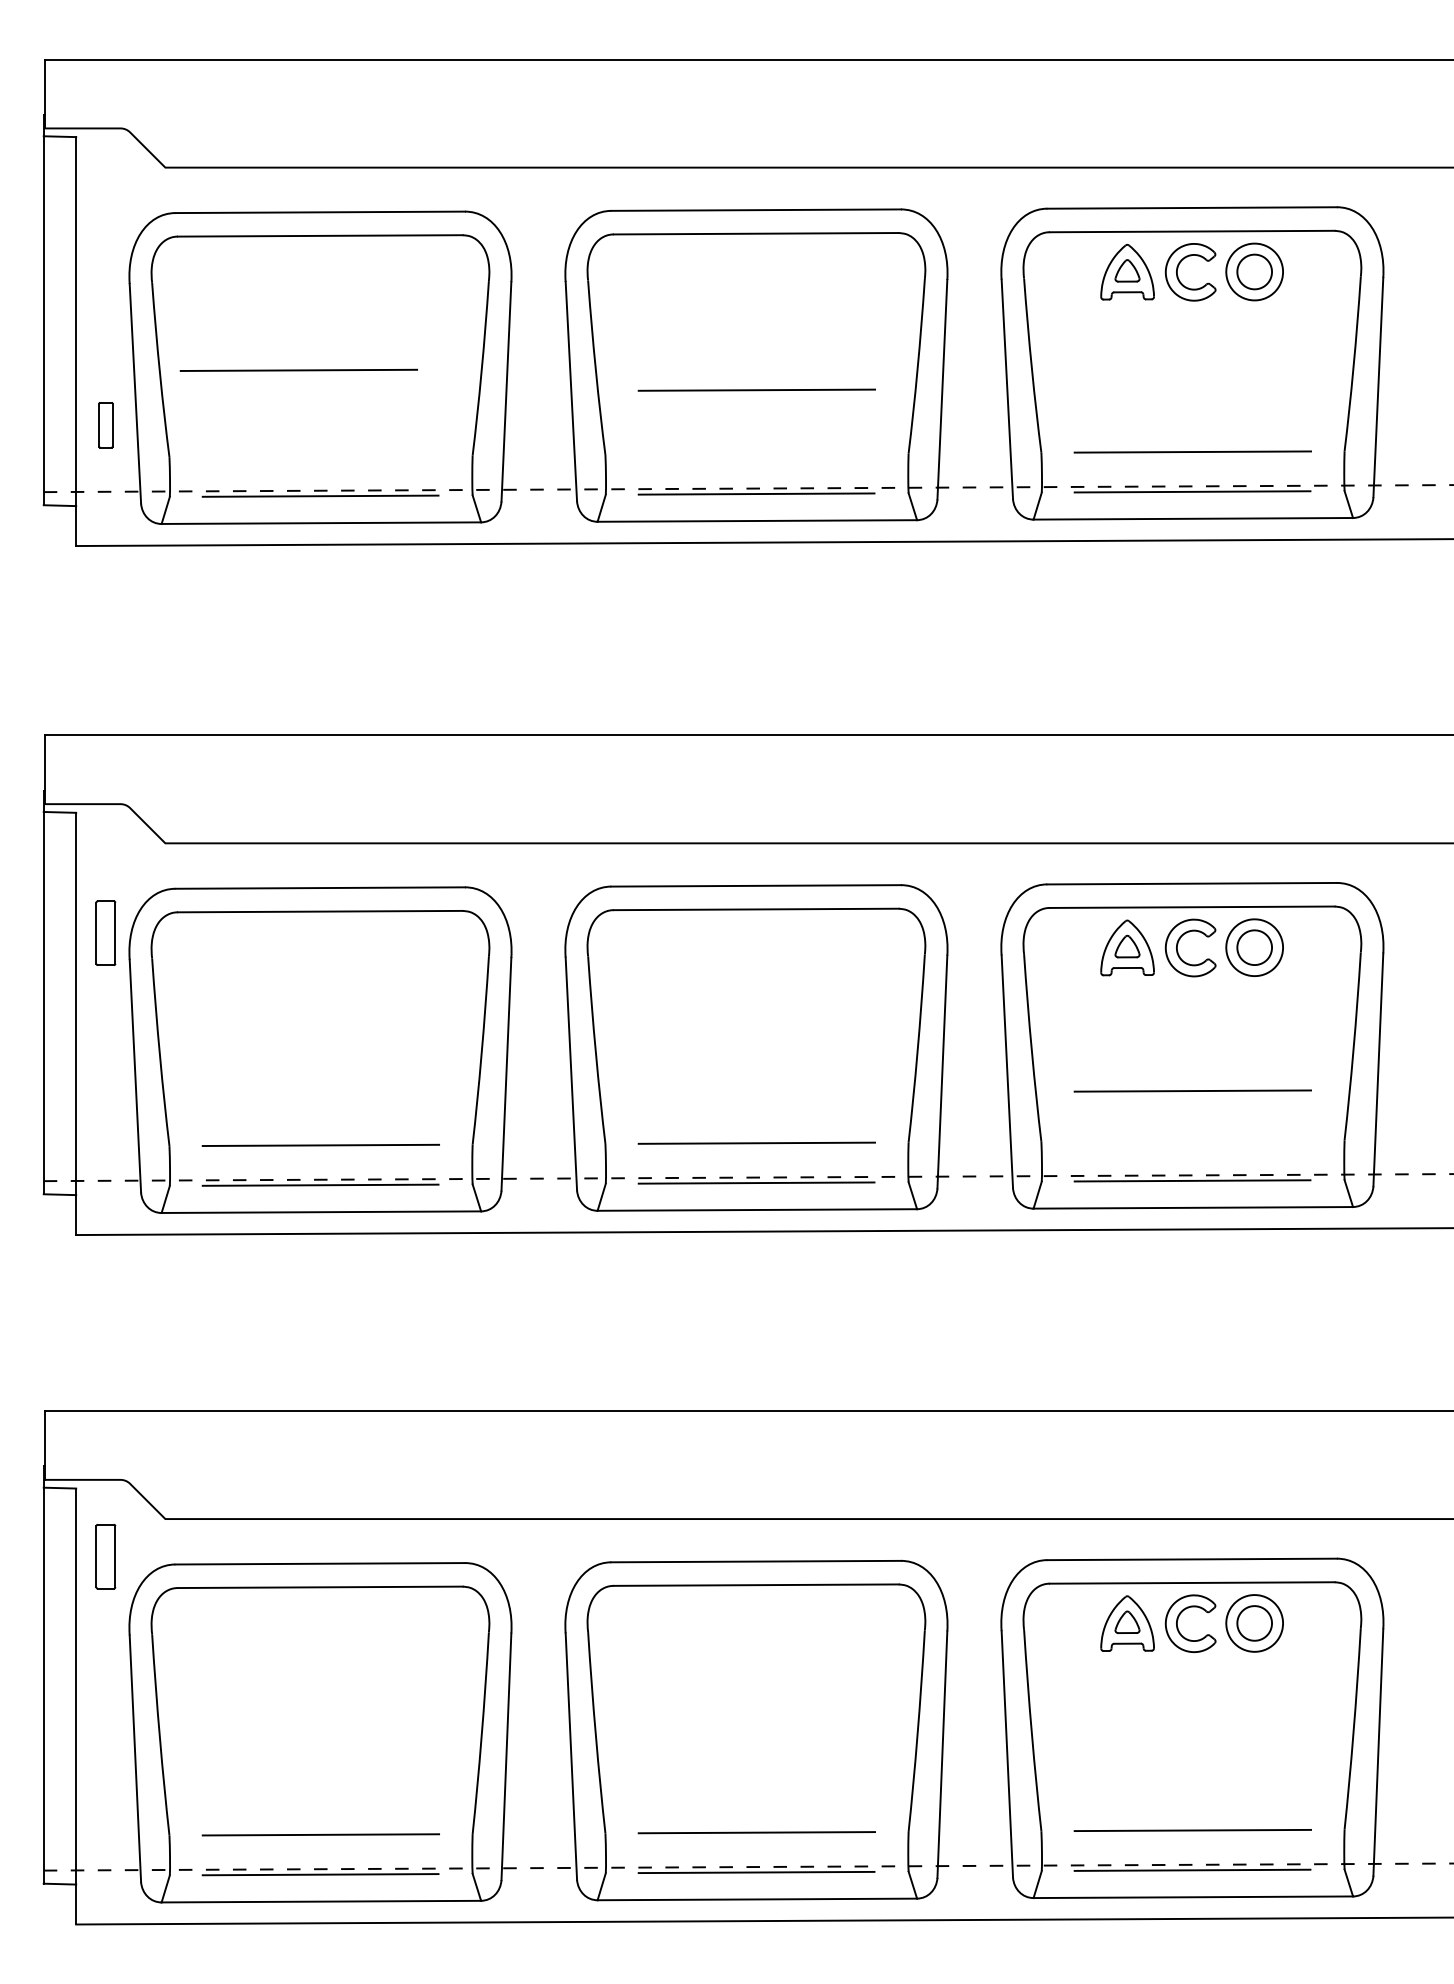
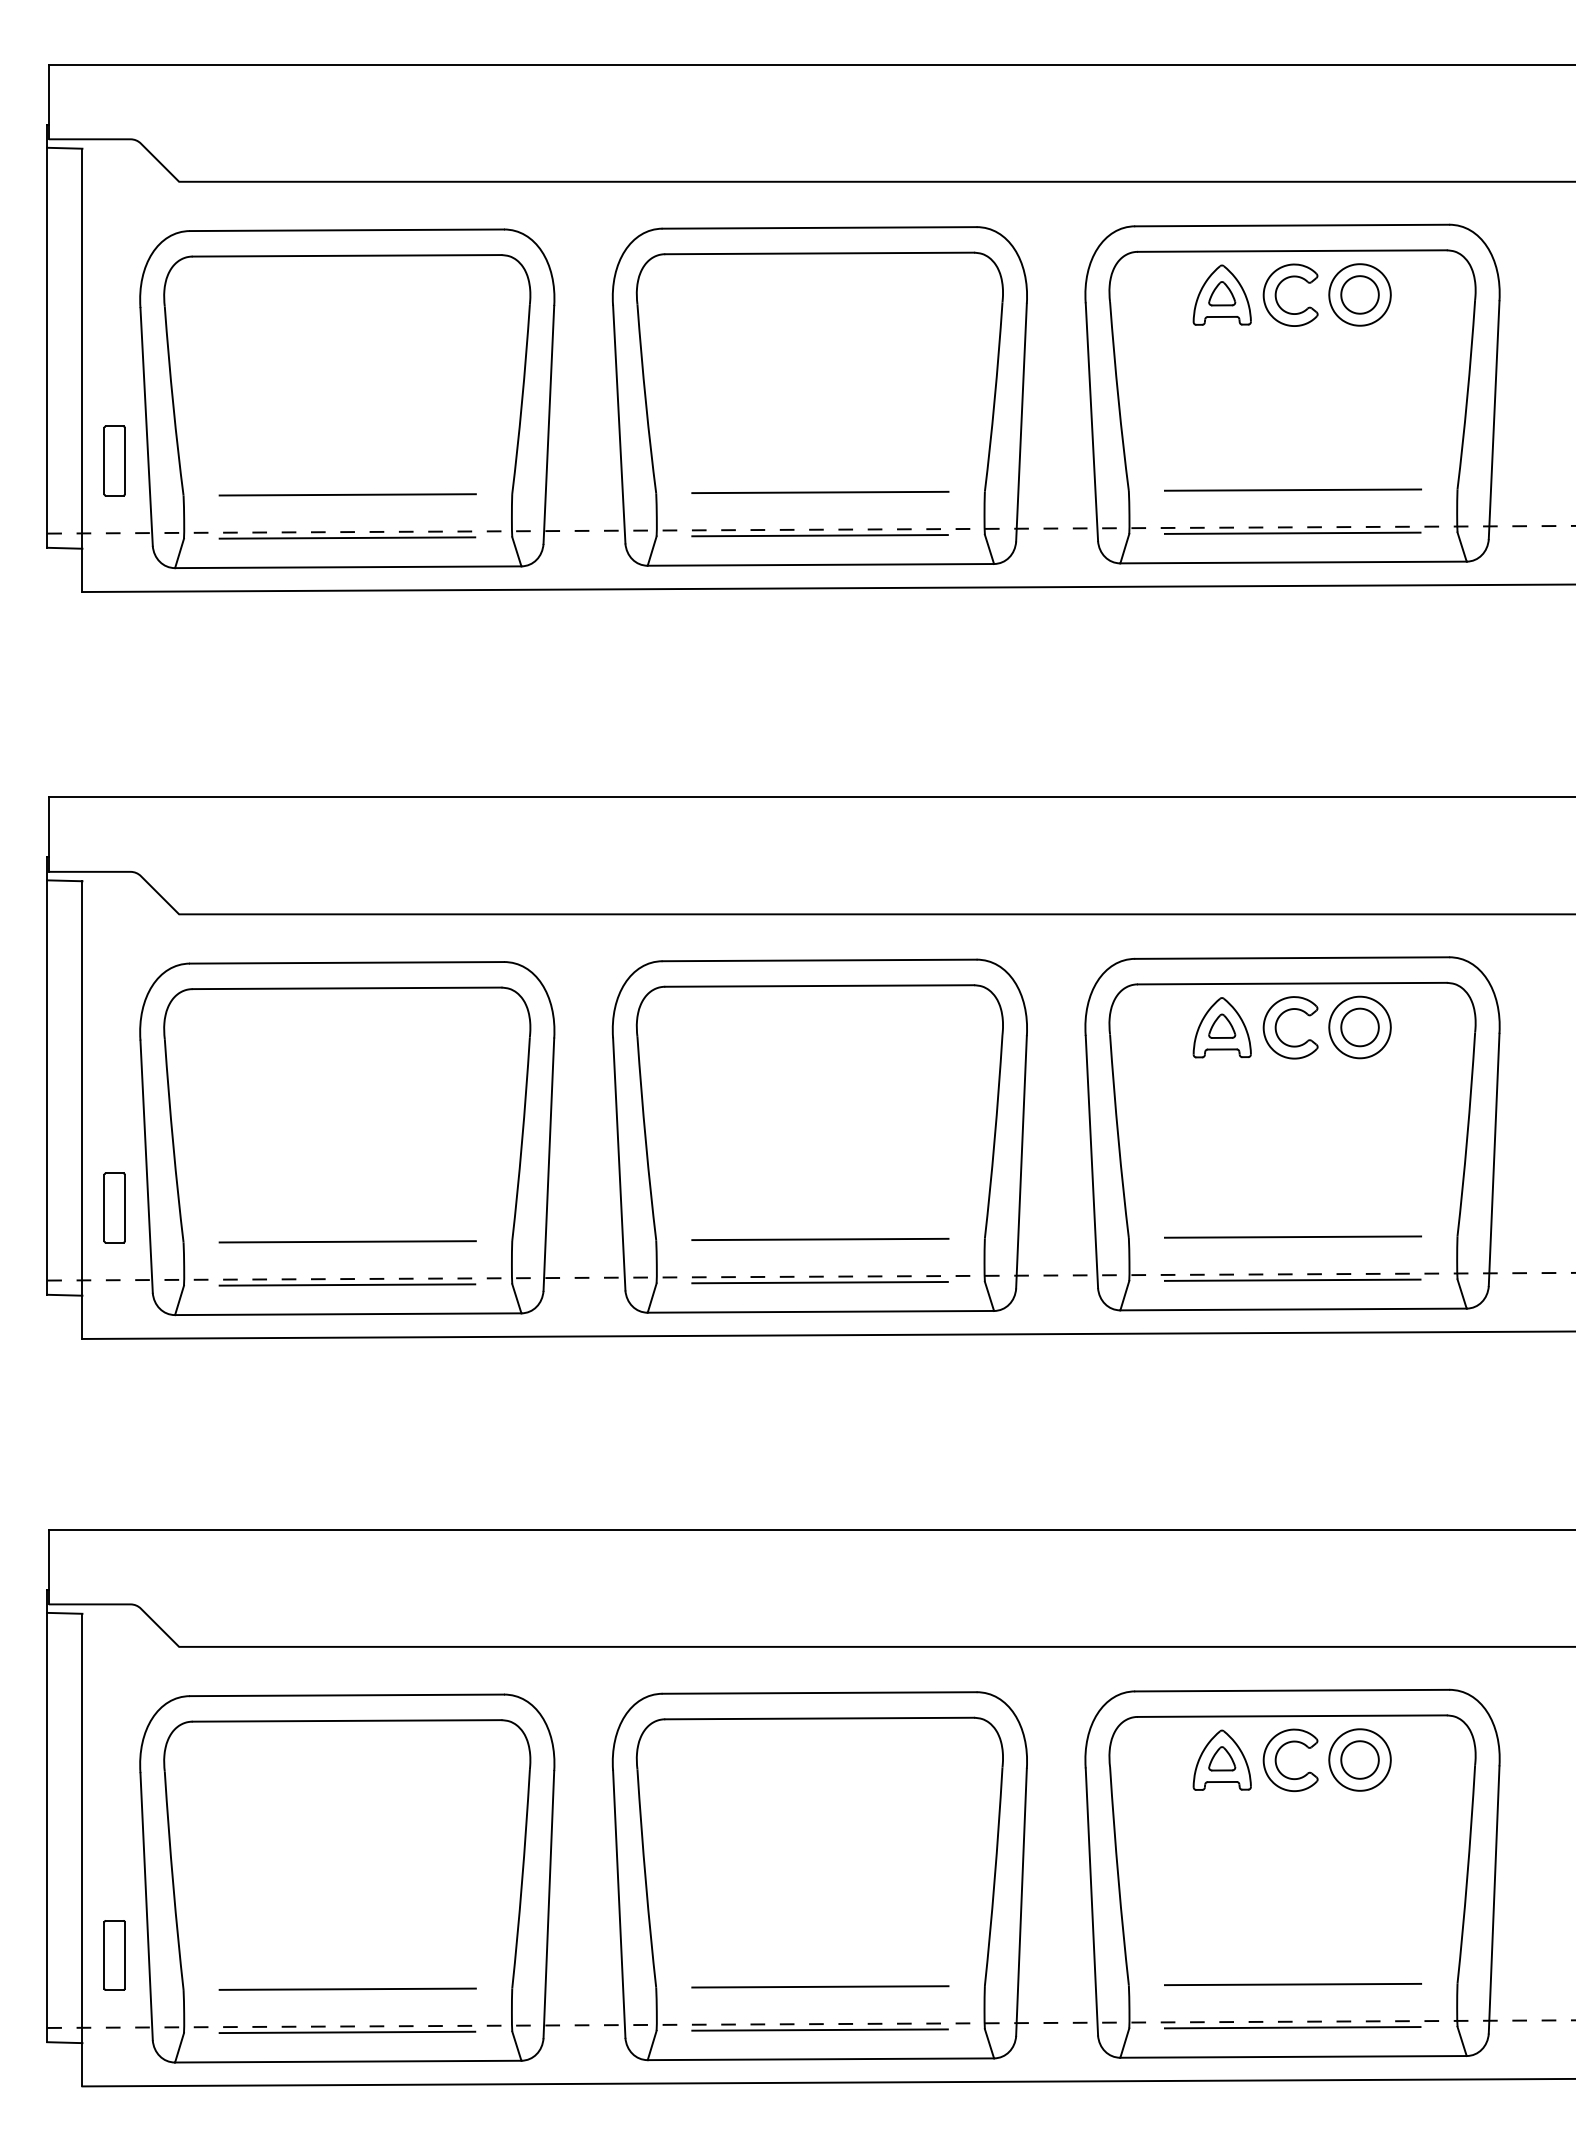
line: (298, 369) -> (347, 493), moved
line: (756, 389) -> (819, 491), moved
part: (105, 424) -> (114, 460), size x1.43
part: (105, 932) -> (114, 1207), moved
line: (1192, 1090) -> (1292, 1236), moved
part: (105, 1556) -> (114, 1955), moved

